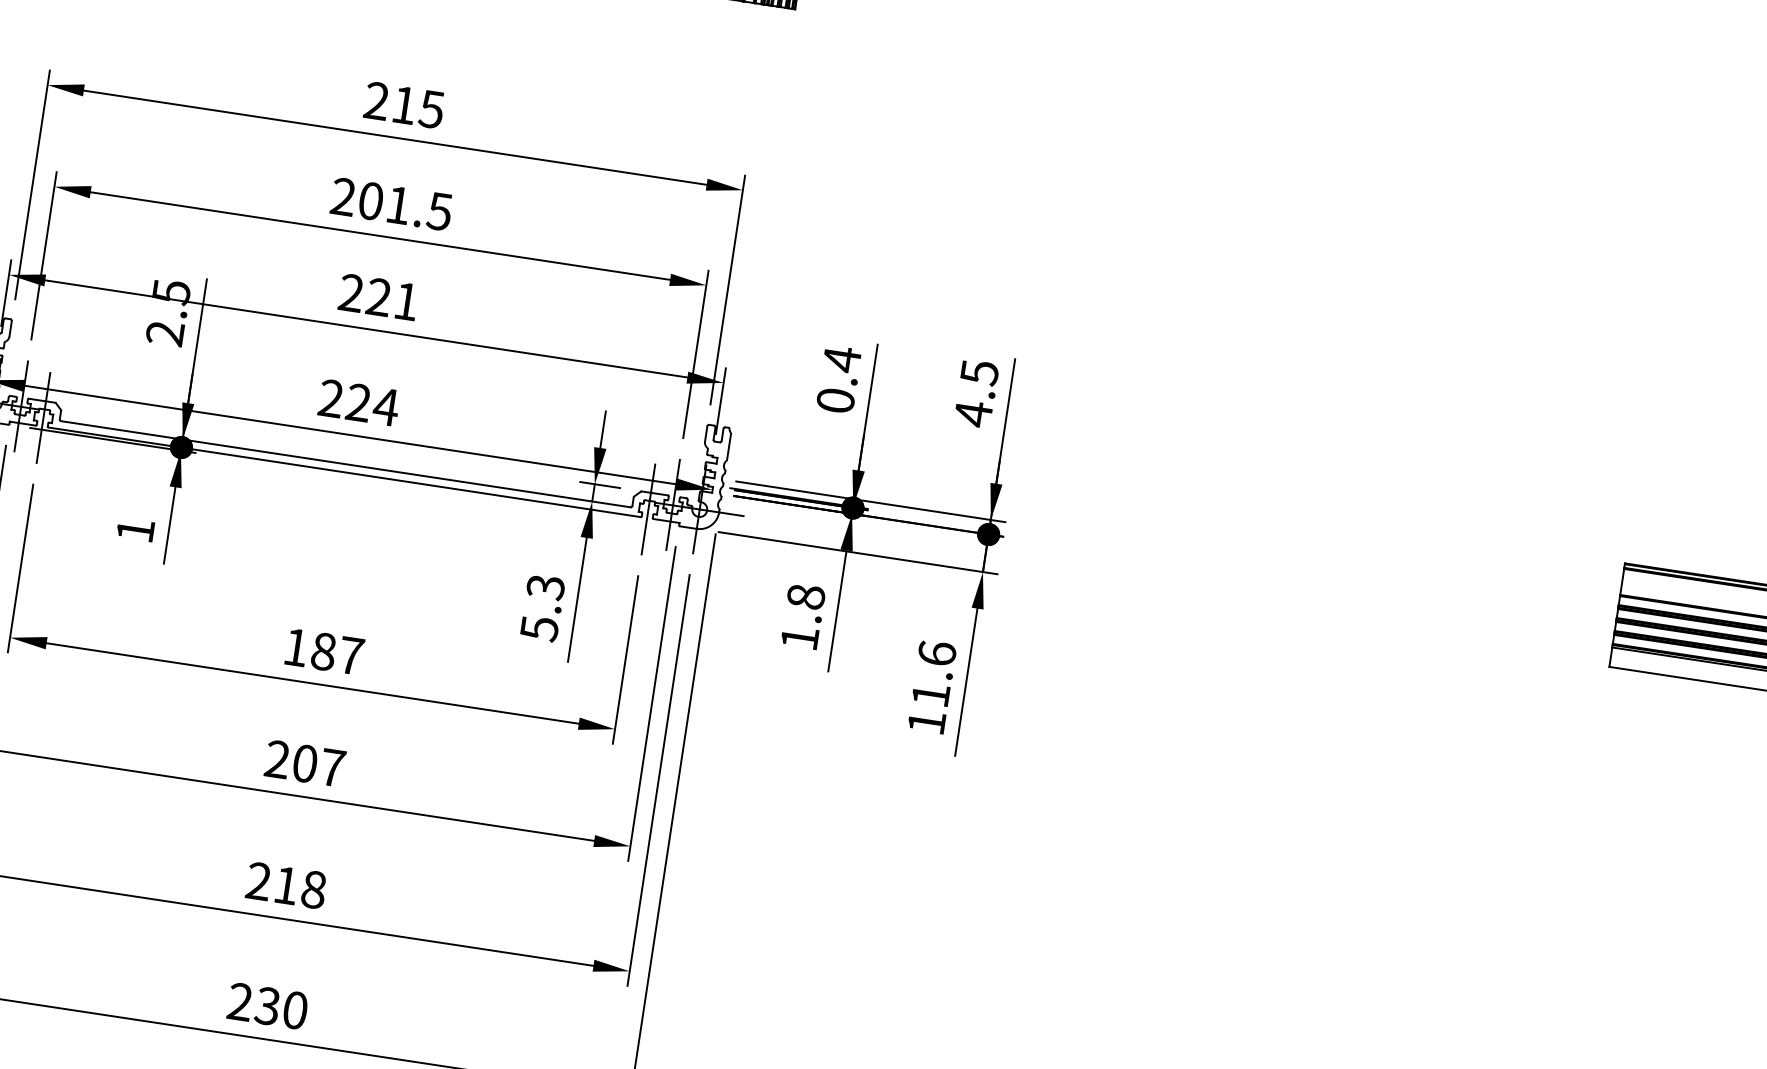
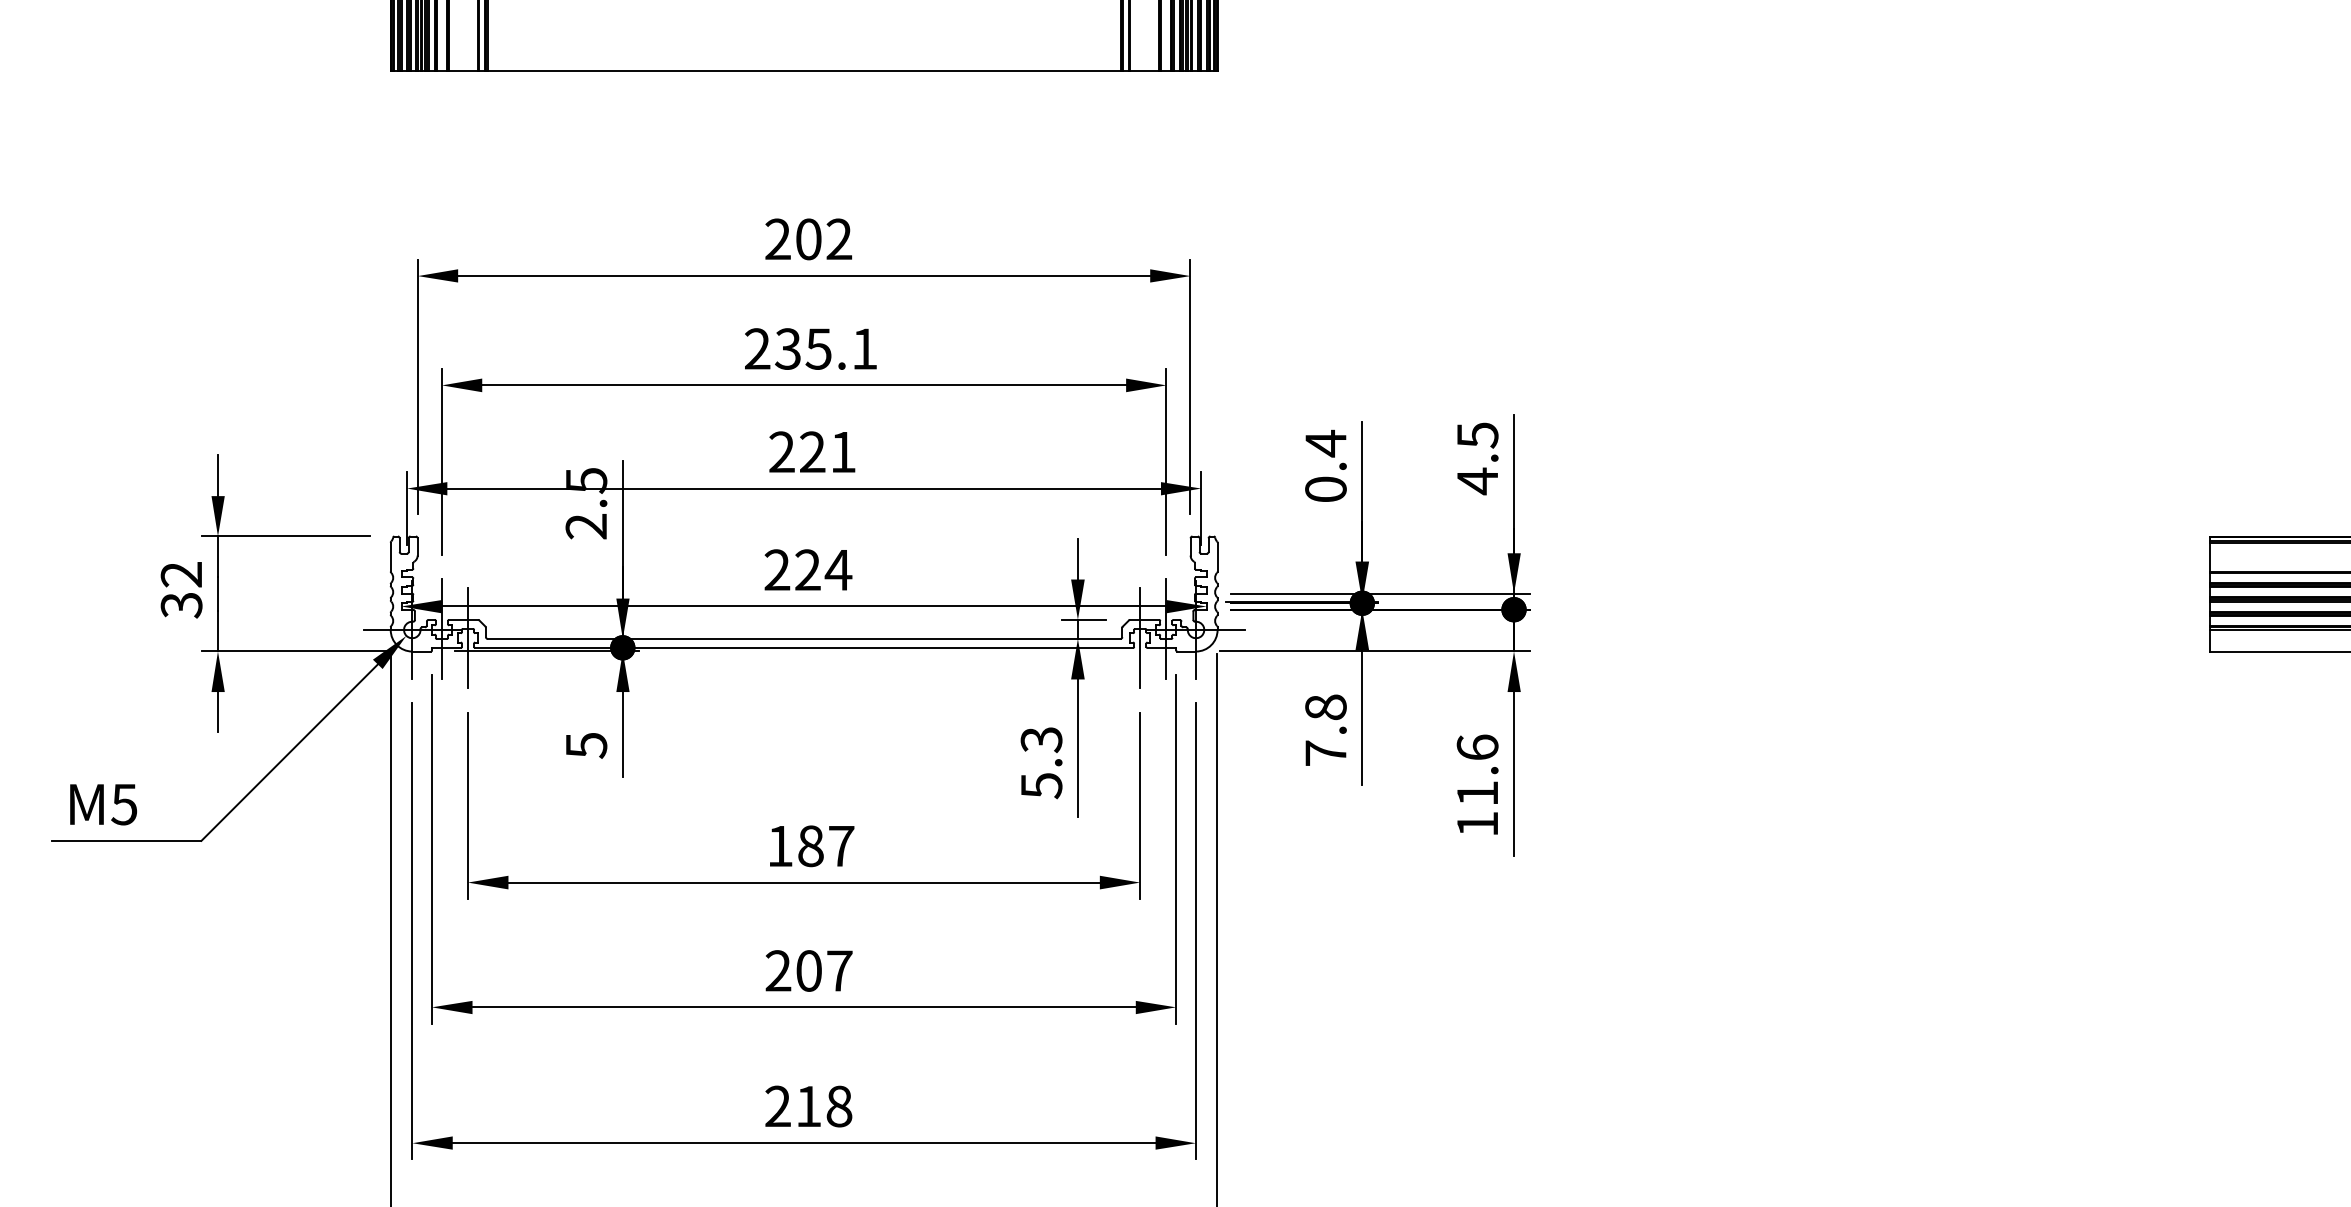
text: (418, 107) -> (824, 239), 215 -> 202
text: (405, 205) -> (826, 348), 201.5 -> 235.1
text: (135, 530) -> (586, 745), 1 -> 5
text: (799, 637) -> (1325, 752), 1.8 -> 7.8

